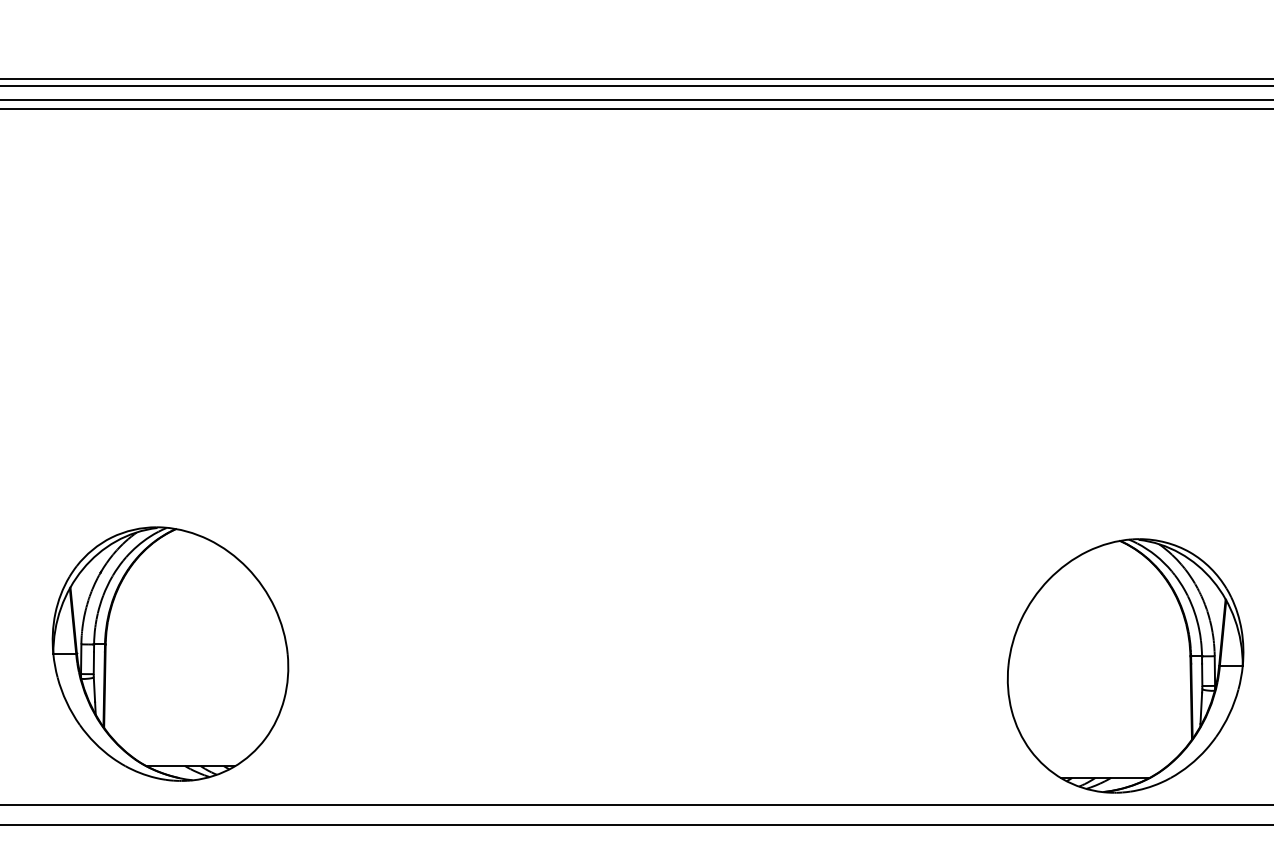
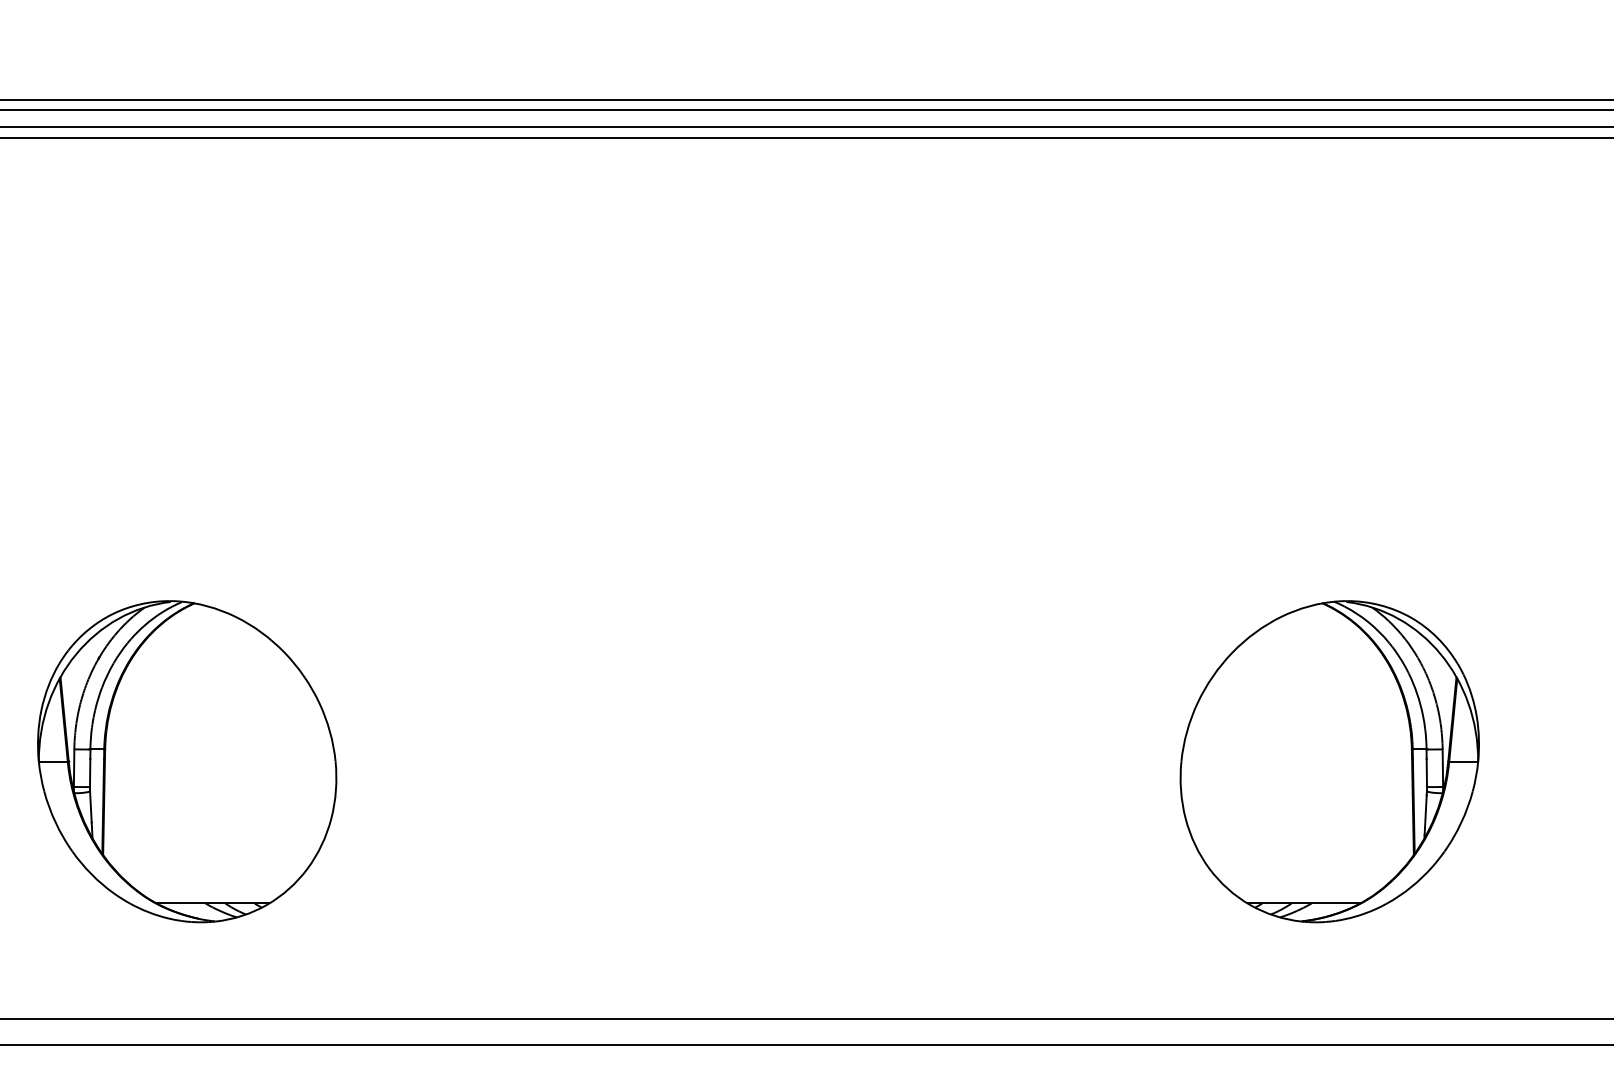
part: (170, 653) -> (187, 761), moved
part: (1125, 665) -> (1329, 761), moved

